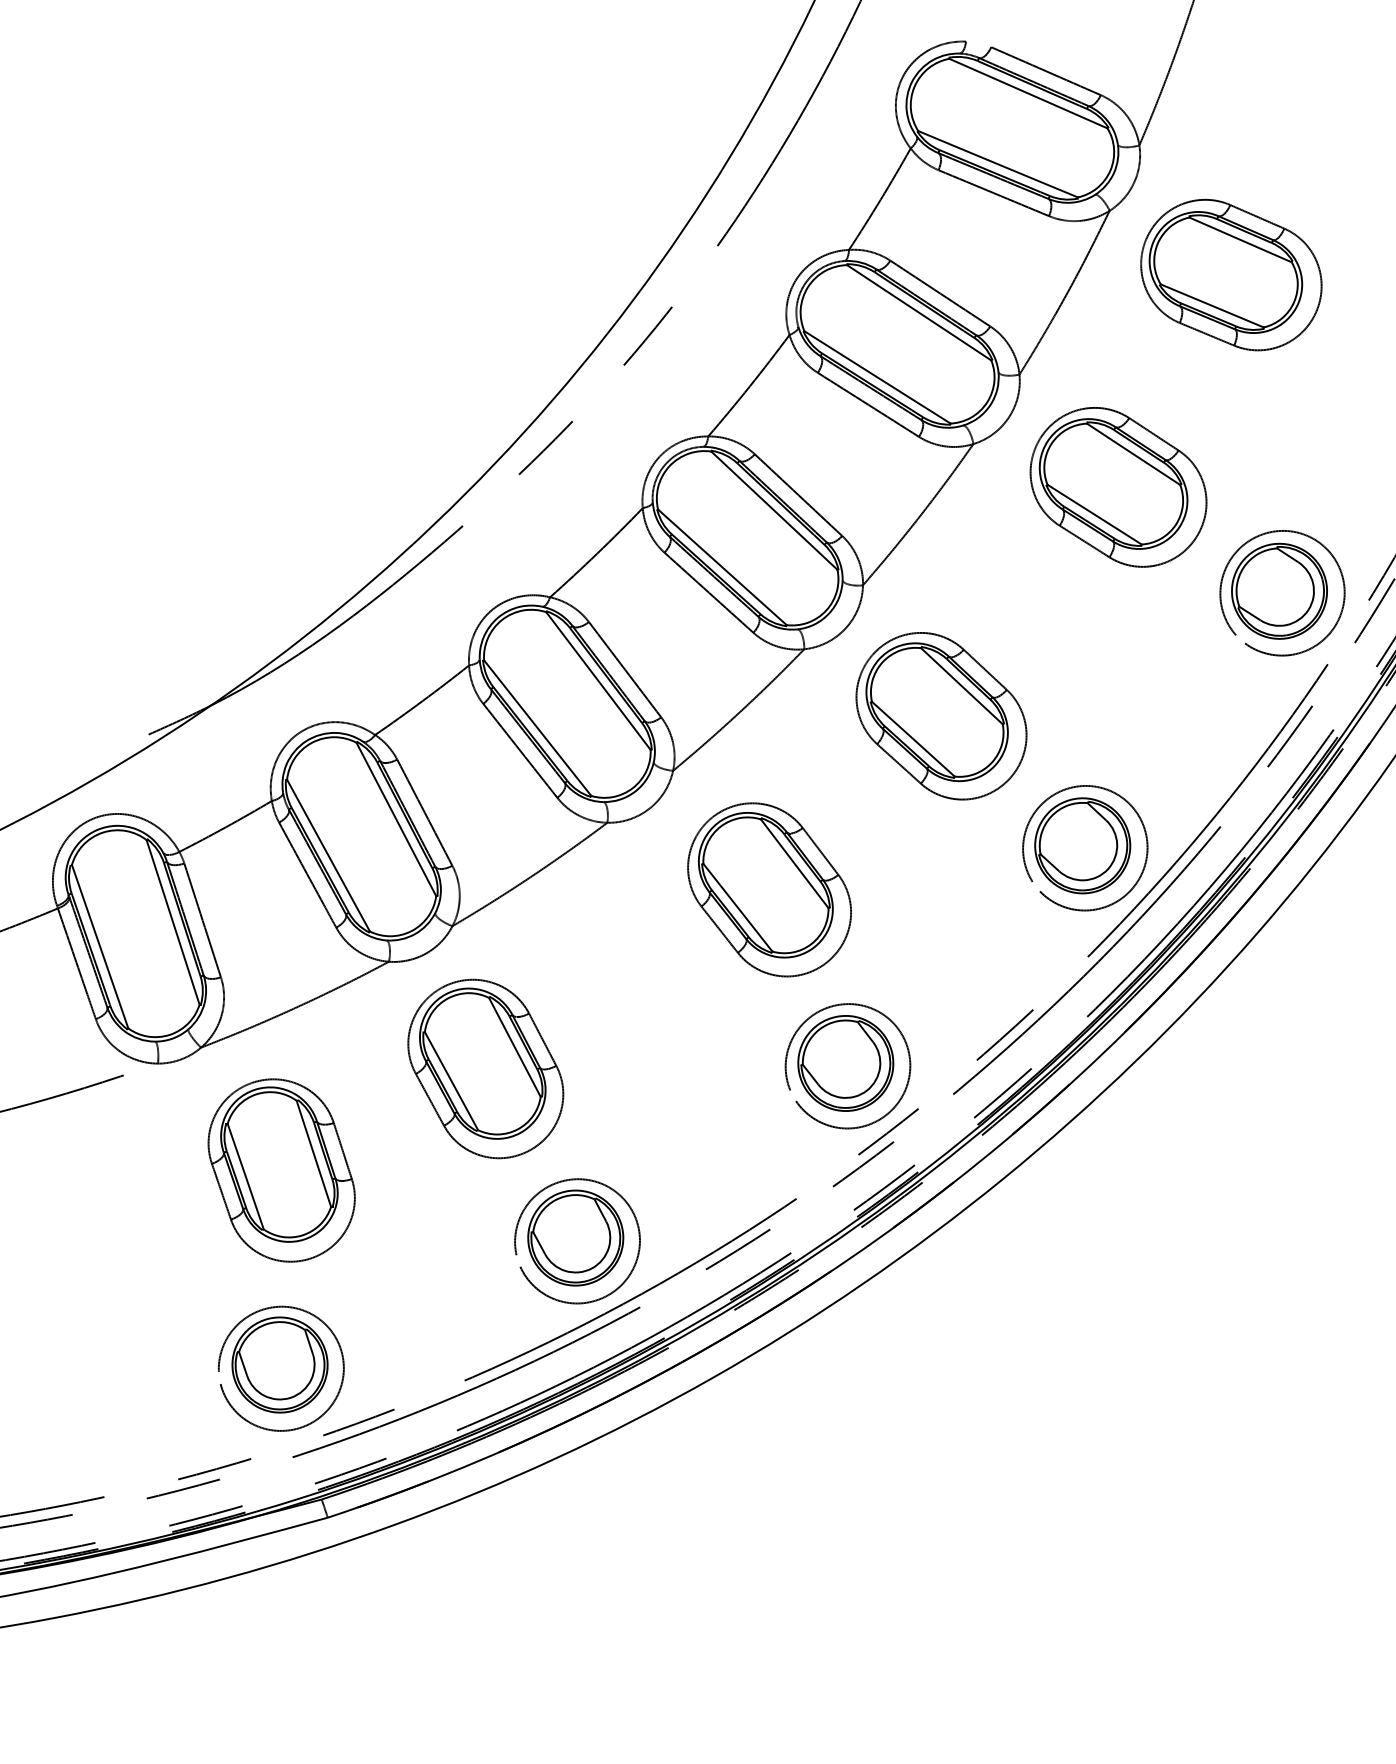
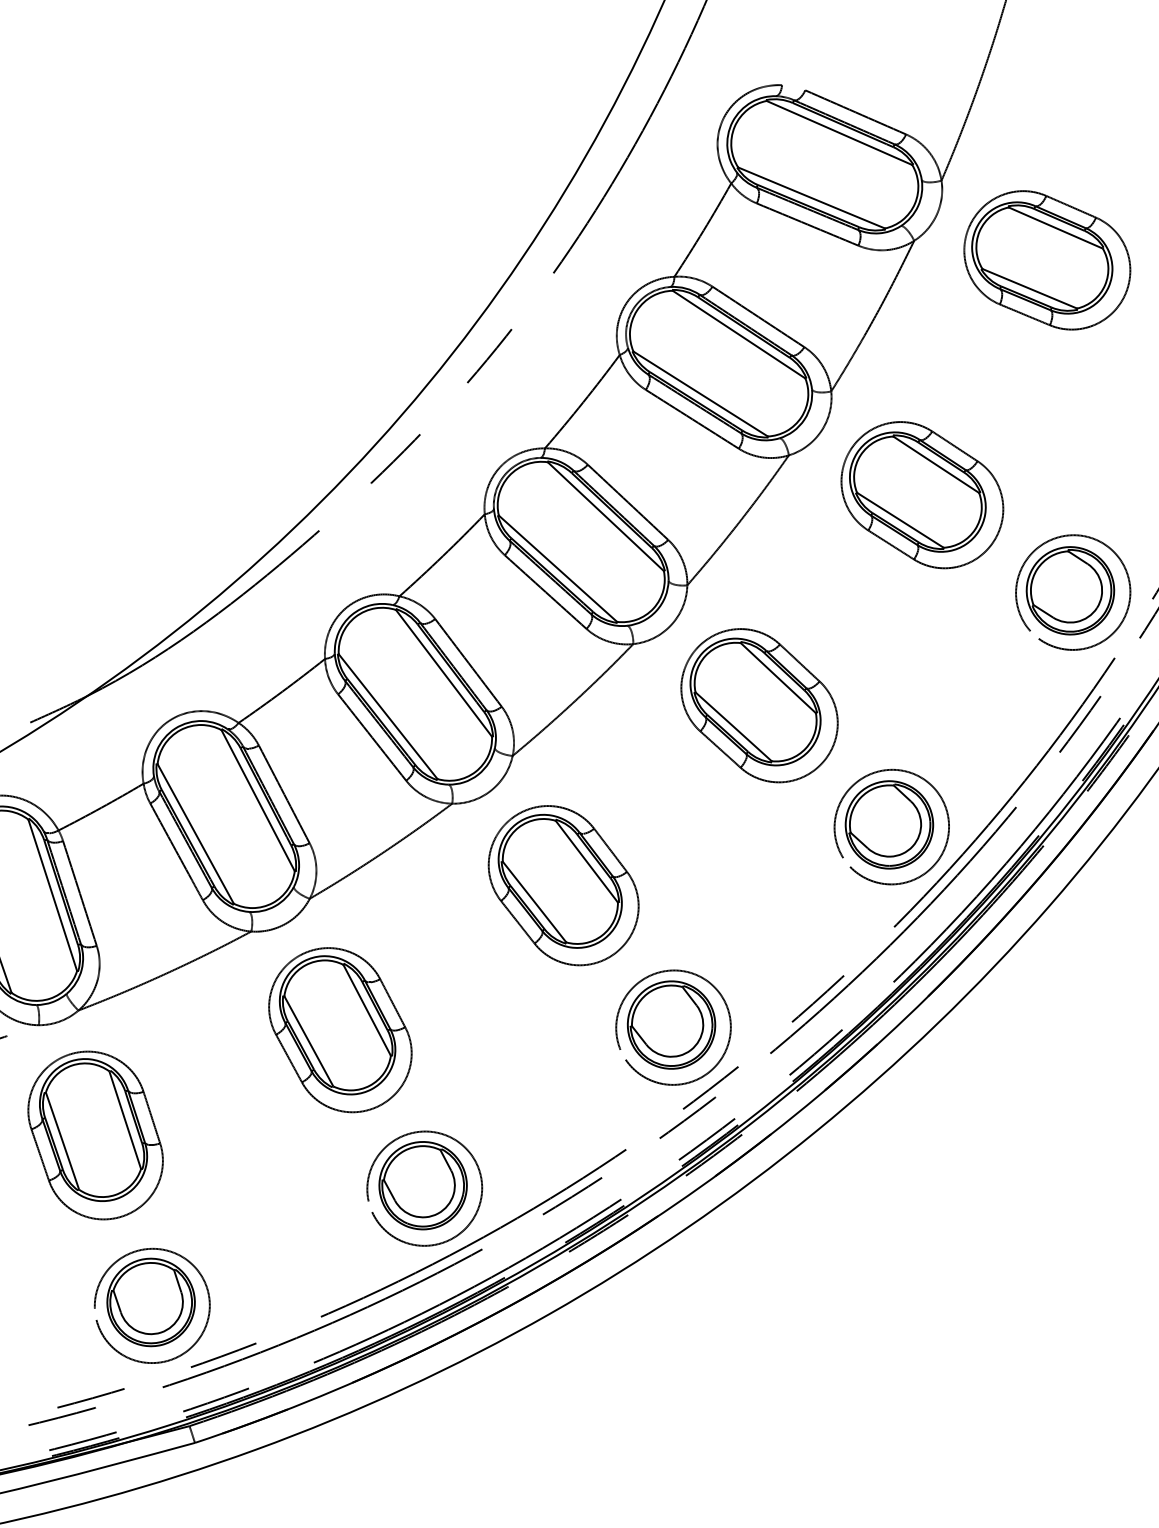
part: (1231, 274) -> (1047, 259), moved
part: (769, 889) -> (563, 885), moved
part: (281, 1170) -> (95, 1135), moved

